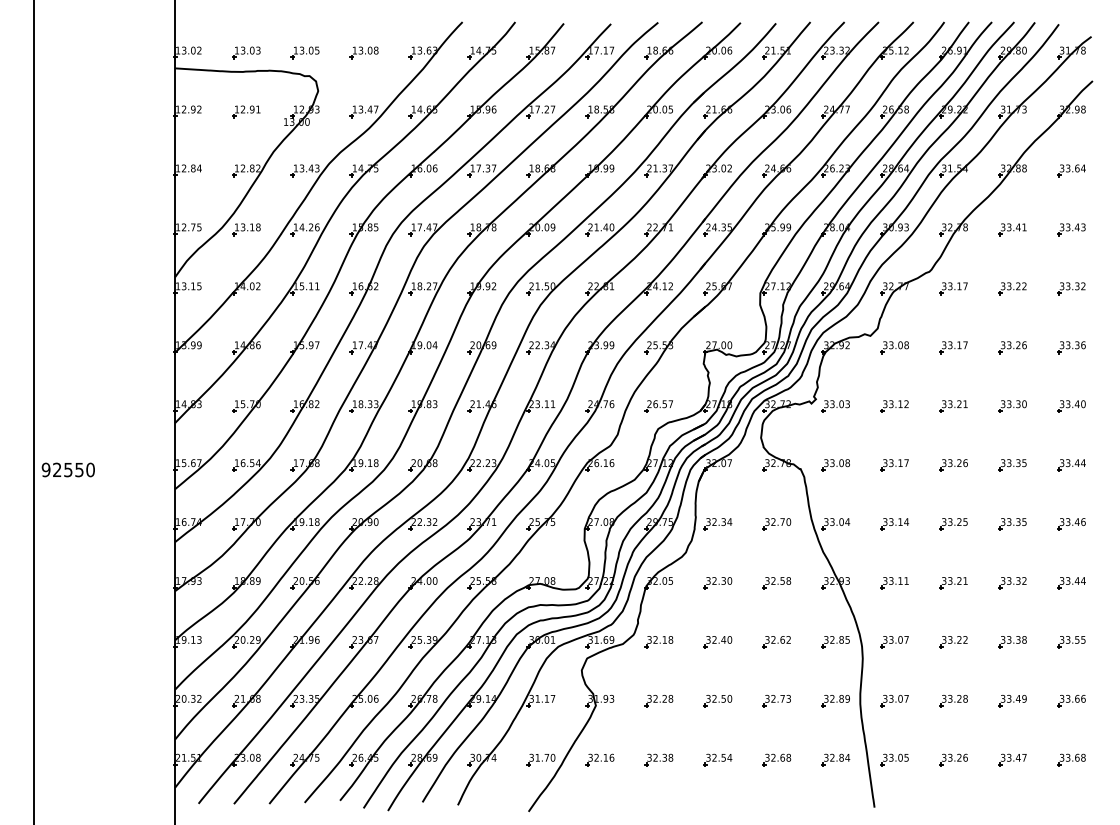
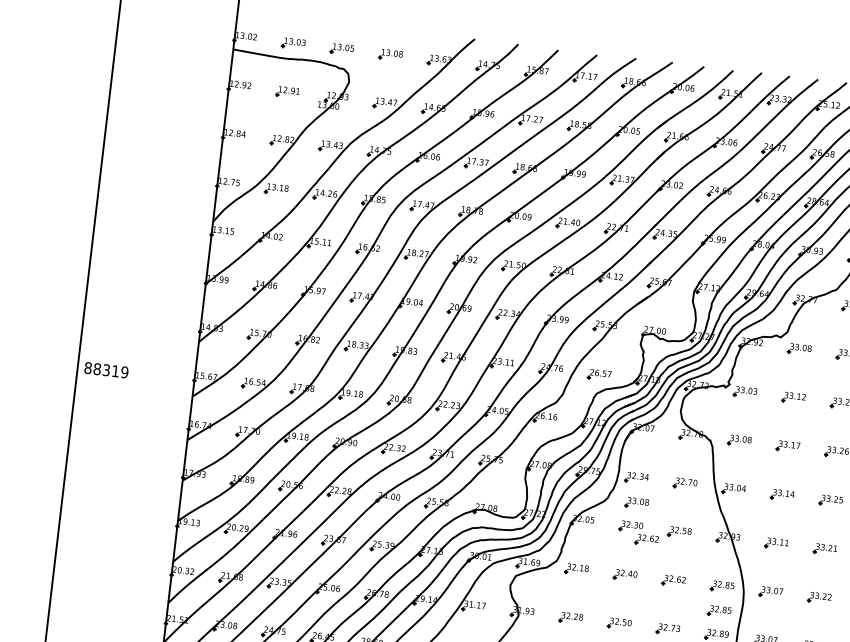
text: (67, 469) -> (105, 369), 92550 -> 88319
part: (721, 554) -> (636, 503), added
part: (738, 597) -> (646, 540), added
part: (835, 672) -> (719, 611), added

